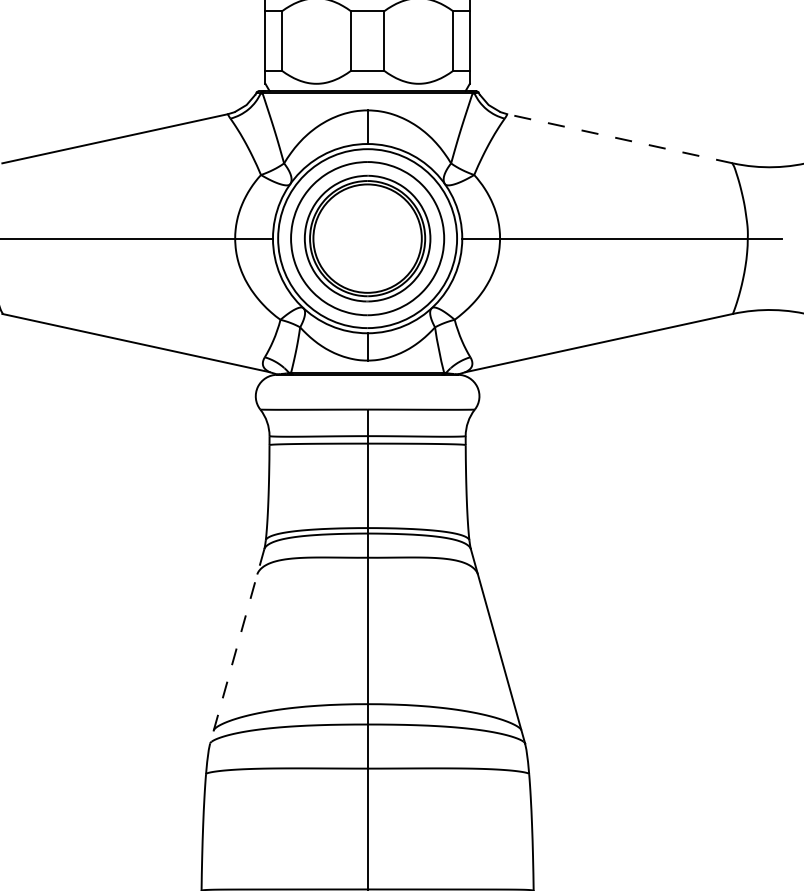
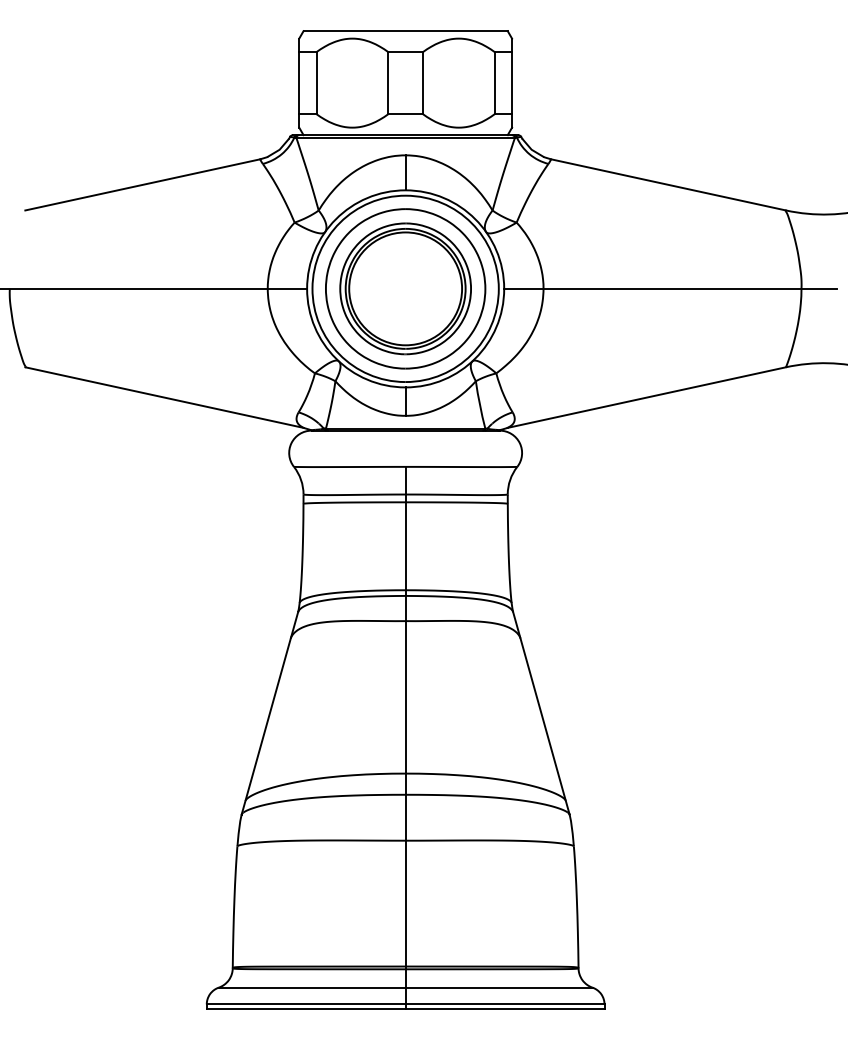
line: (620, 138) -> (668, 184), dashed -> solid
line: (236, 646) -> (269, 713), dashed -> solid

